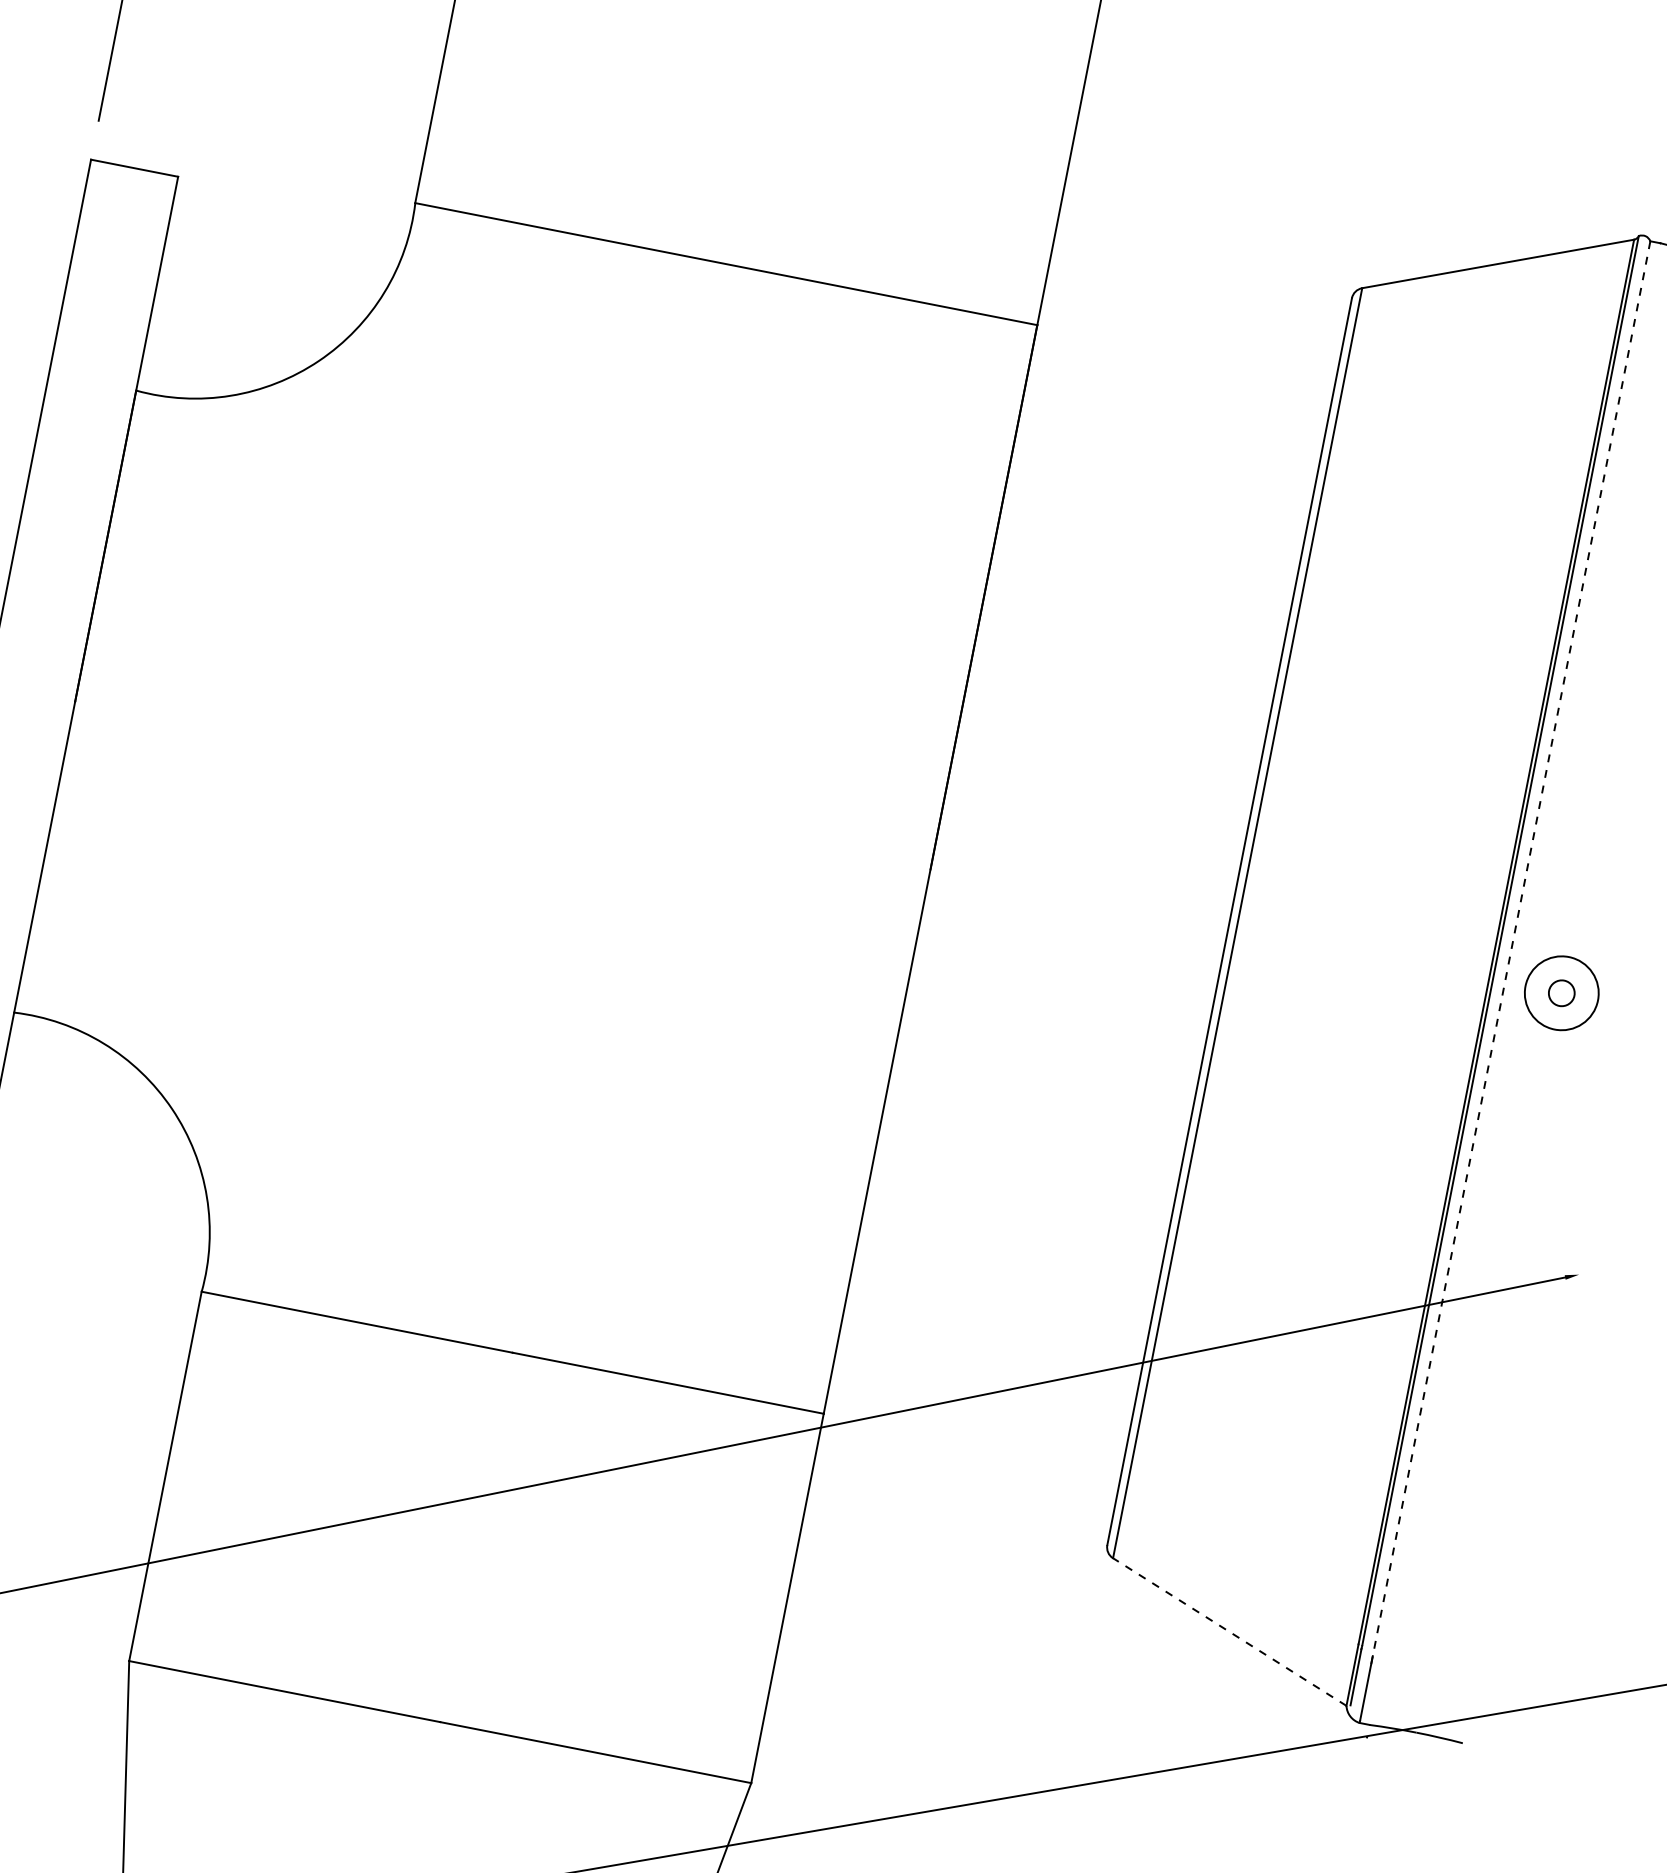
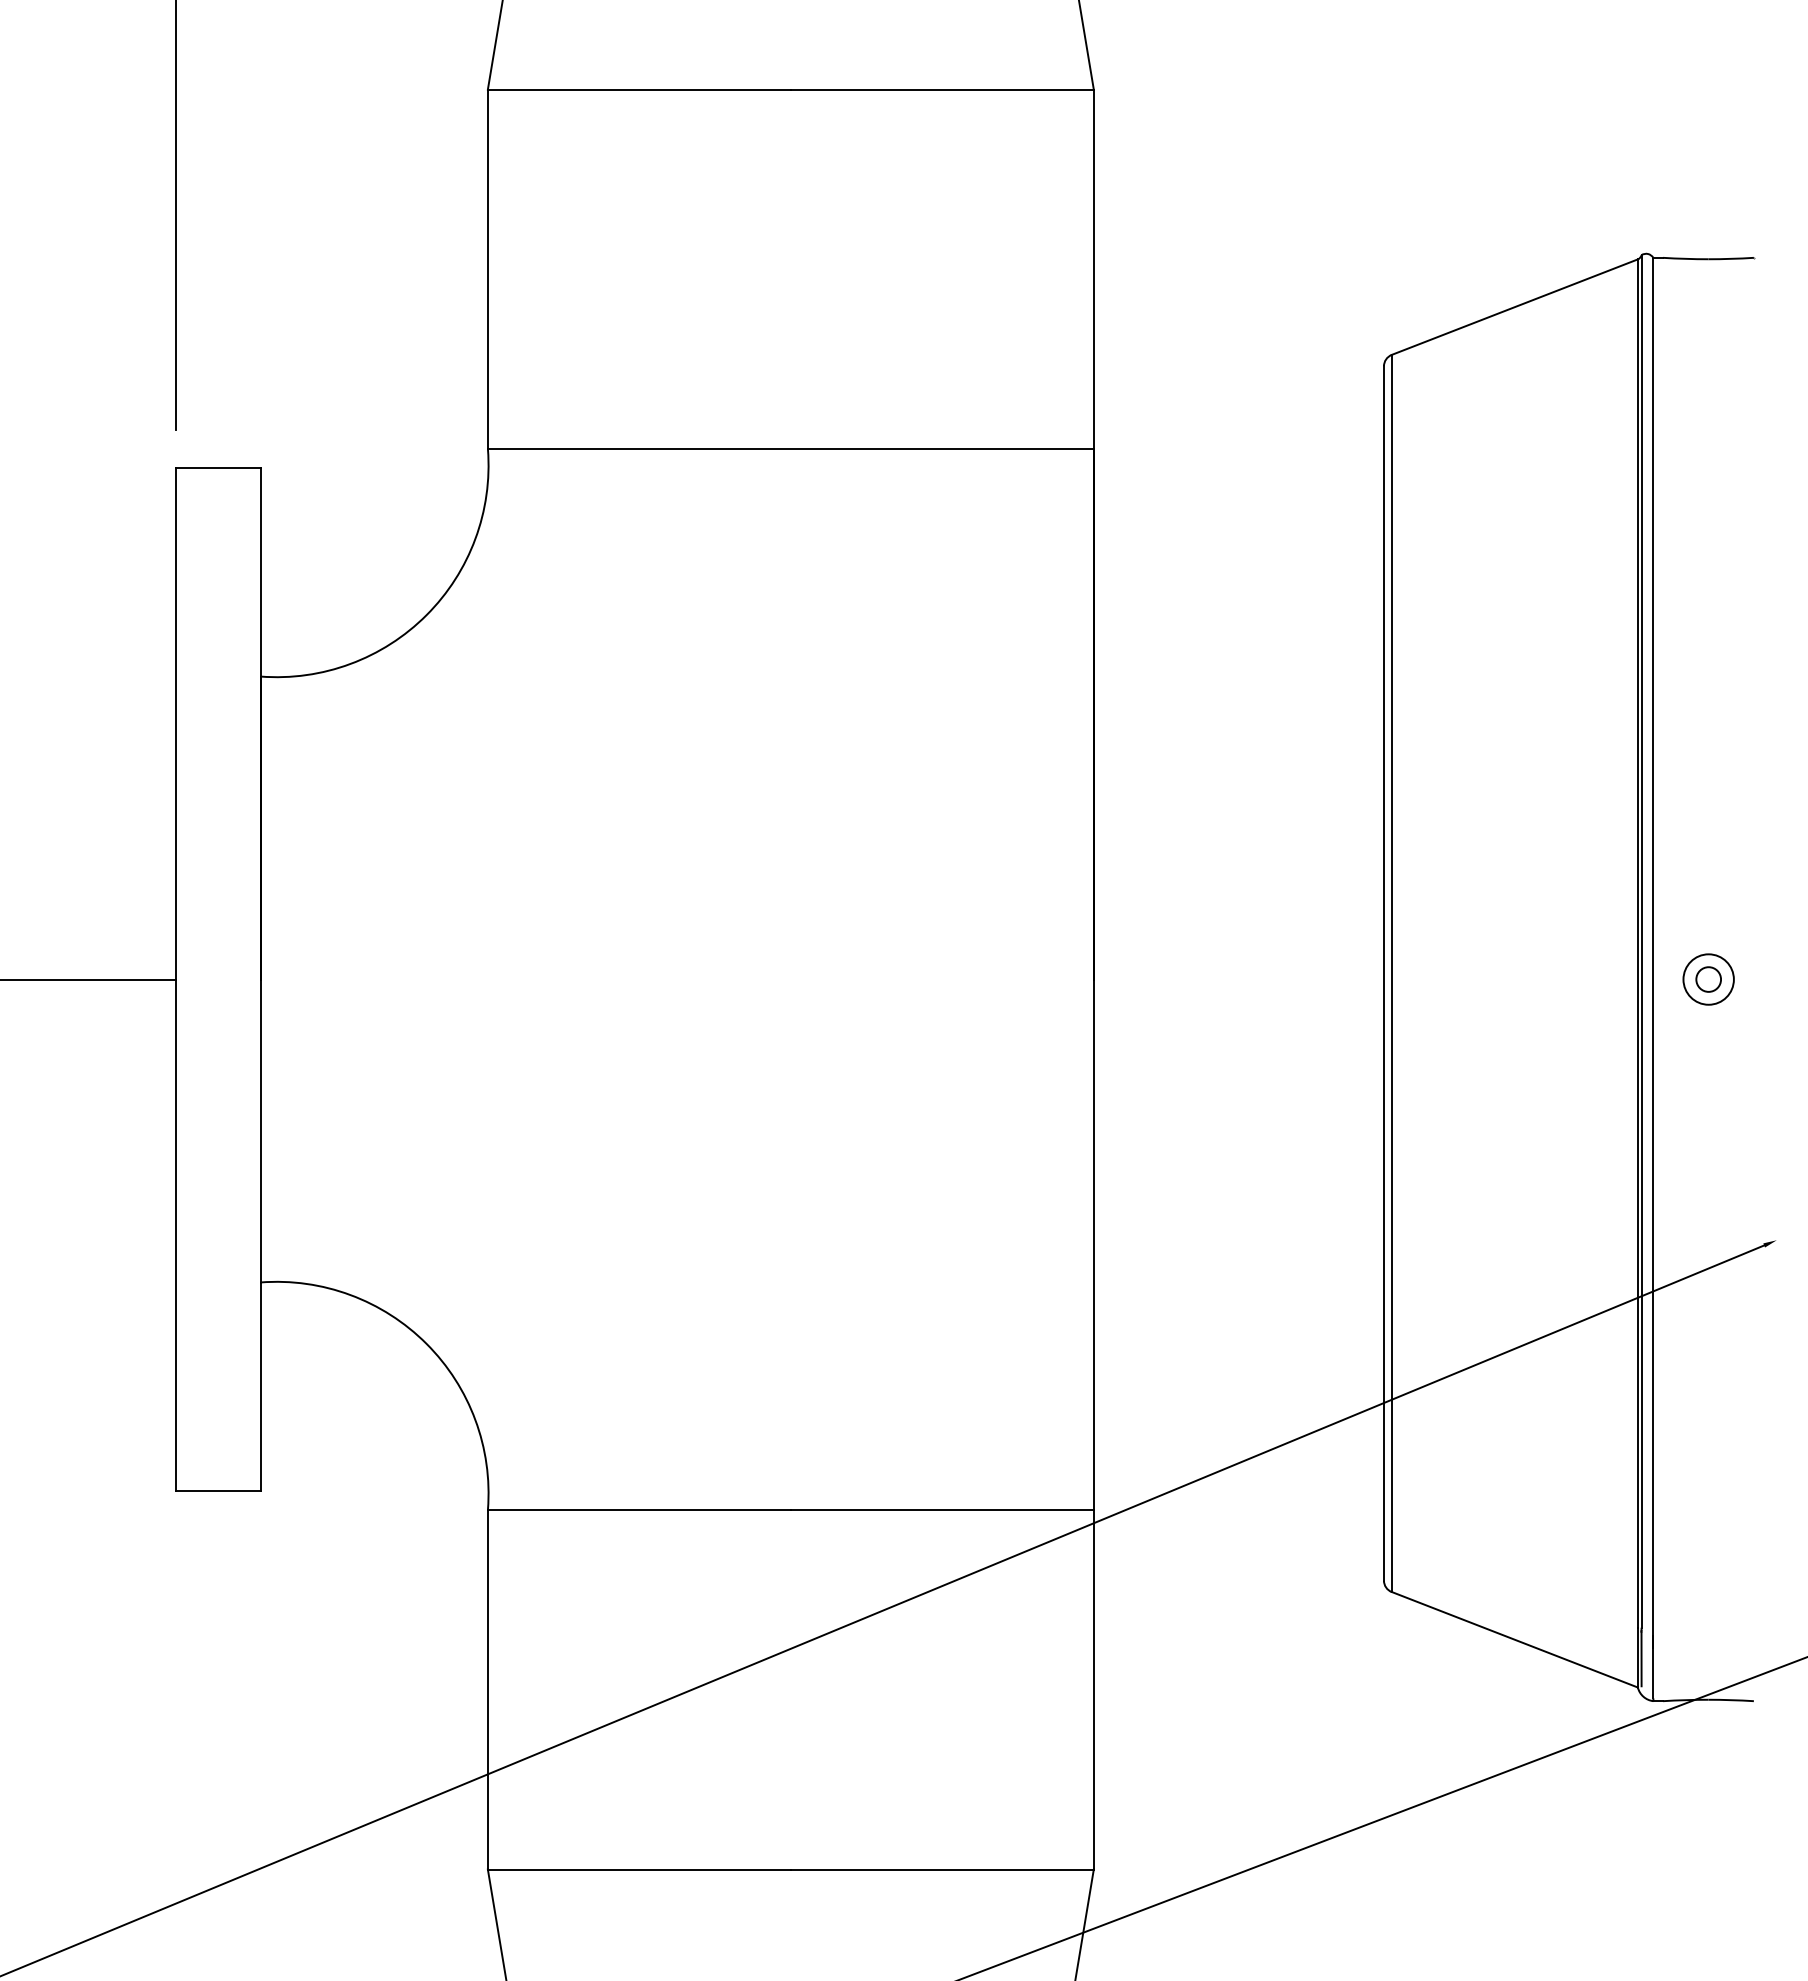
line: (1510, 955) -> (1653, 953), dashed -> solid
circle: (1561, 993) -> (1708, 979), size x0.71
line: (1229, 1631) -> (1514, 1639), dashed -> solid

